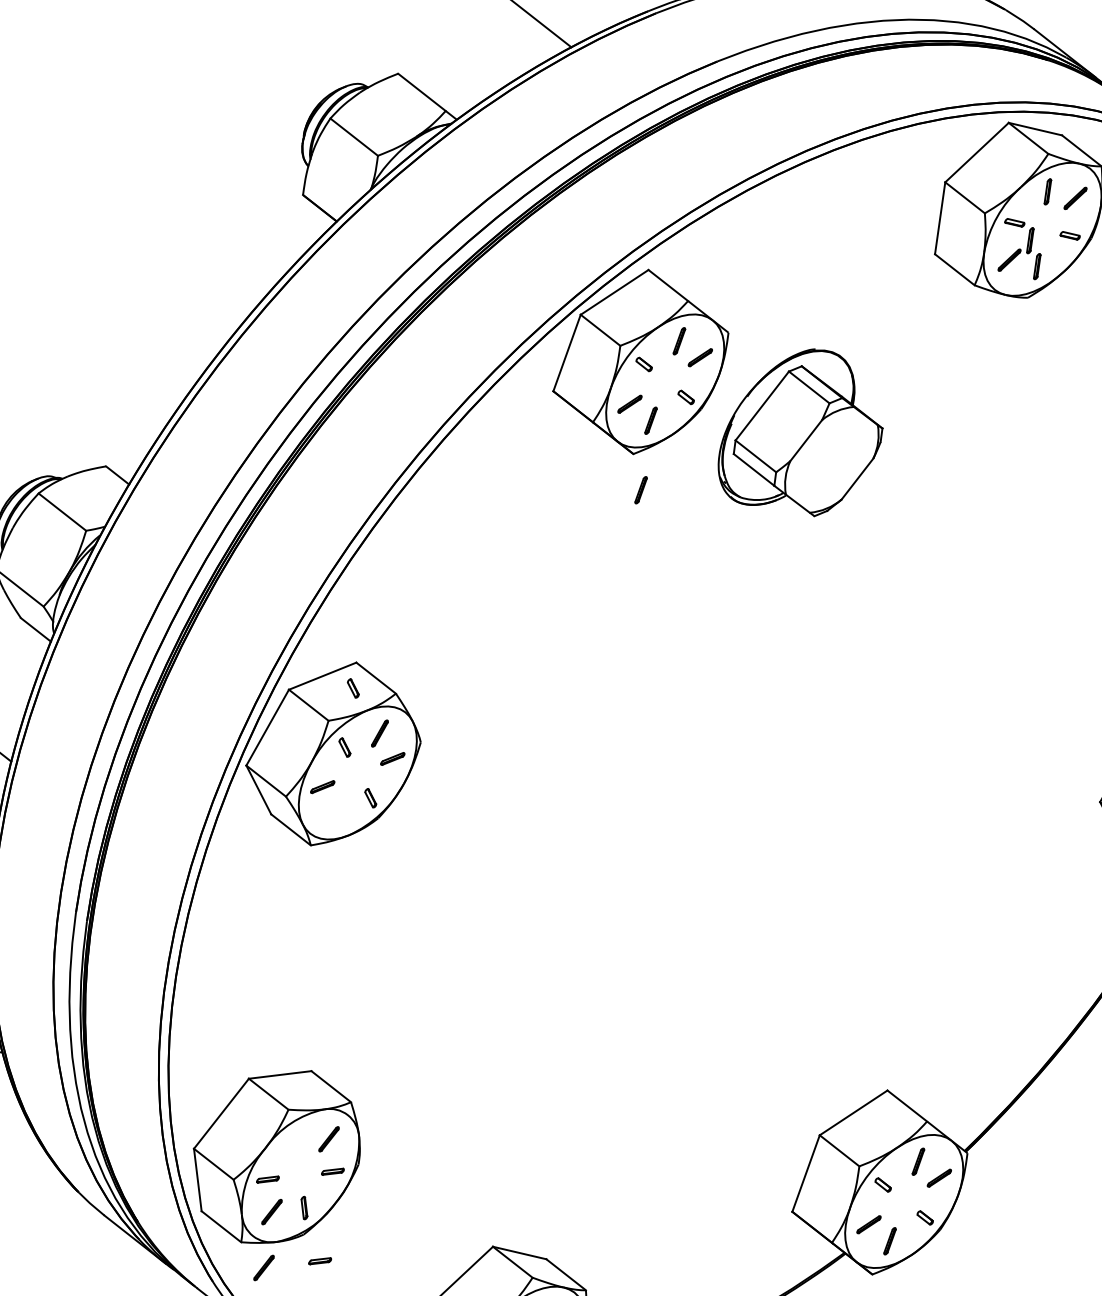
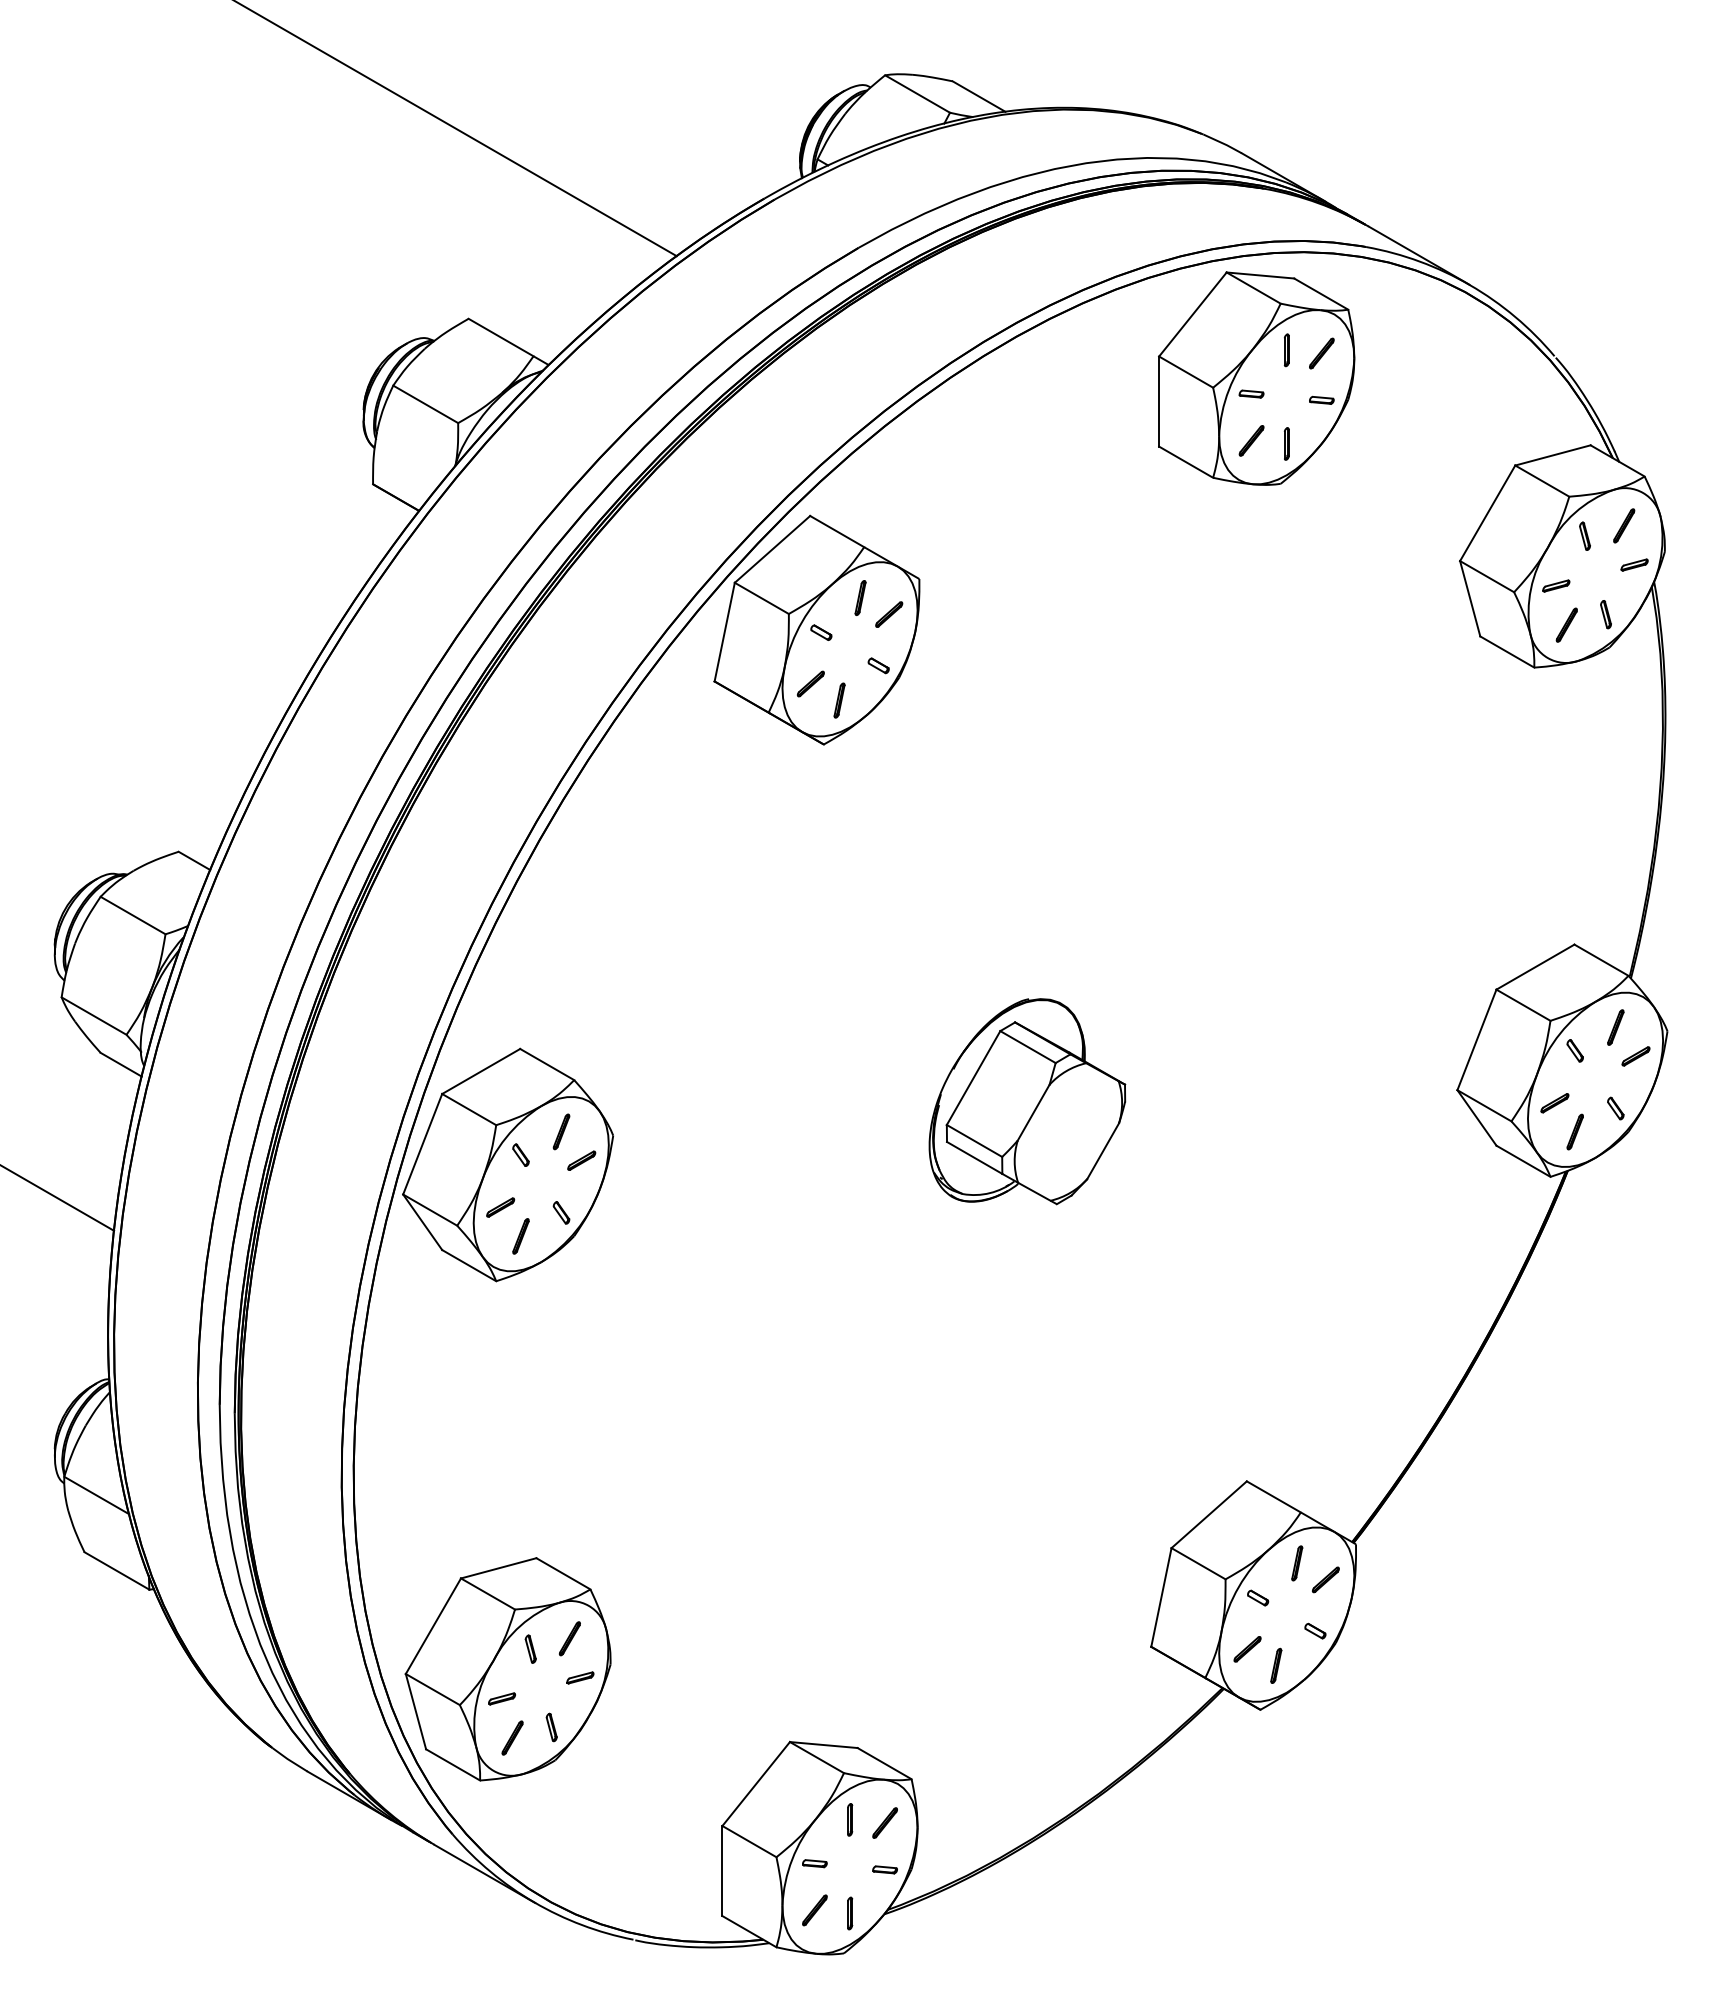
part: (1030, 240) -> (1273, 413), removed
part: (802, 430) -> (1027, 1101), moved
part: (641, 490) -> (839, 787), removed
part: (353, 687) -> (520, 1080), removed
part: (335, 812) -> (520, 1236), added
part: (296, 1142) -> (530, 1648), added
part: (320, 1260) -> (580, 1789), removed
part: (264, 1267) -> (512, 1807), removed

